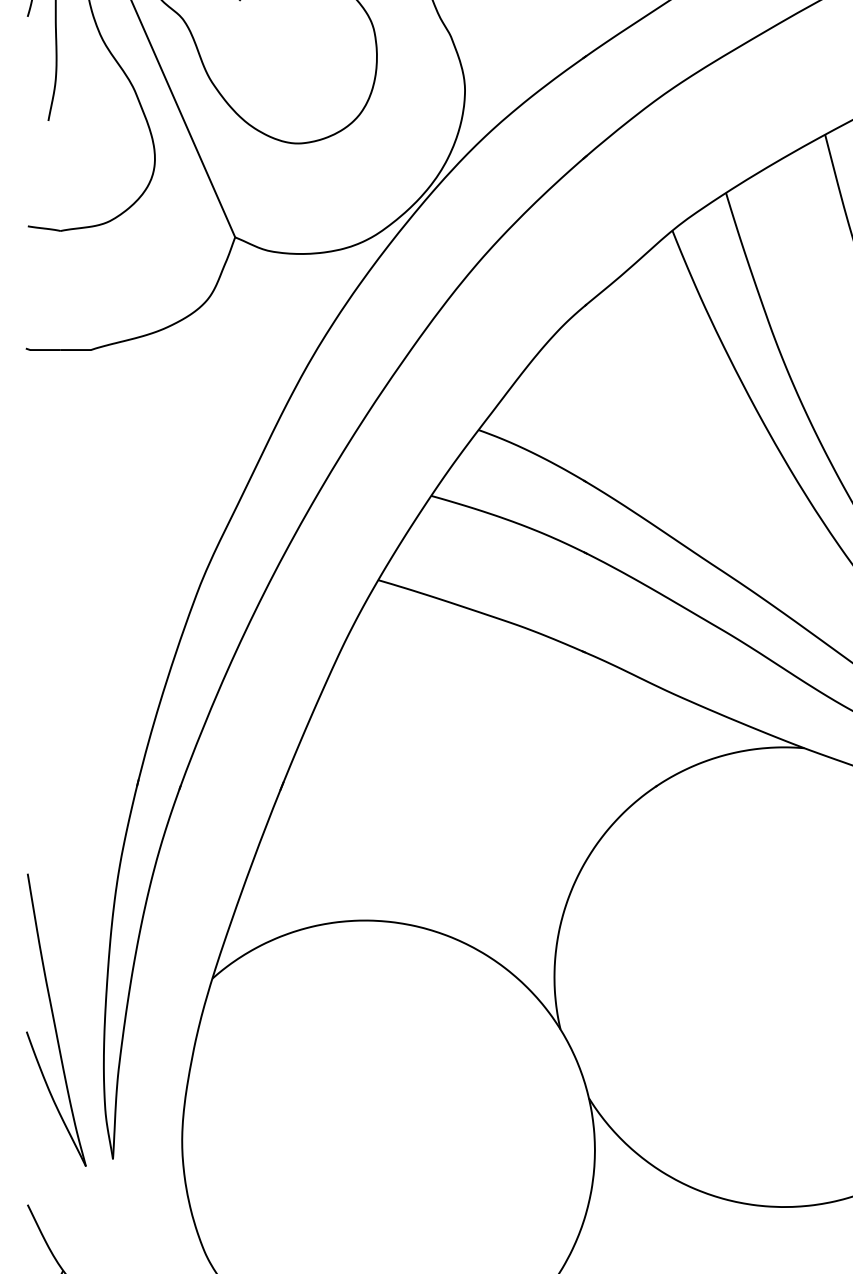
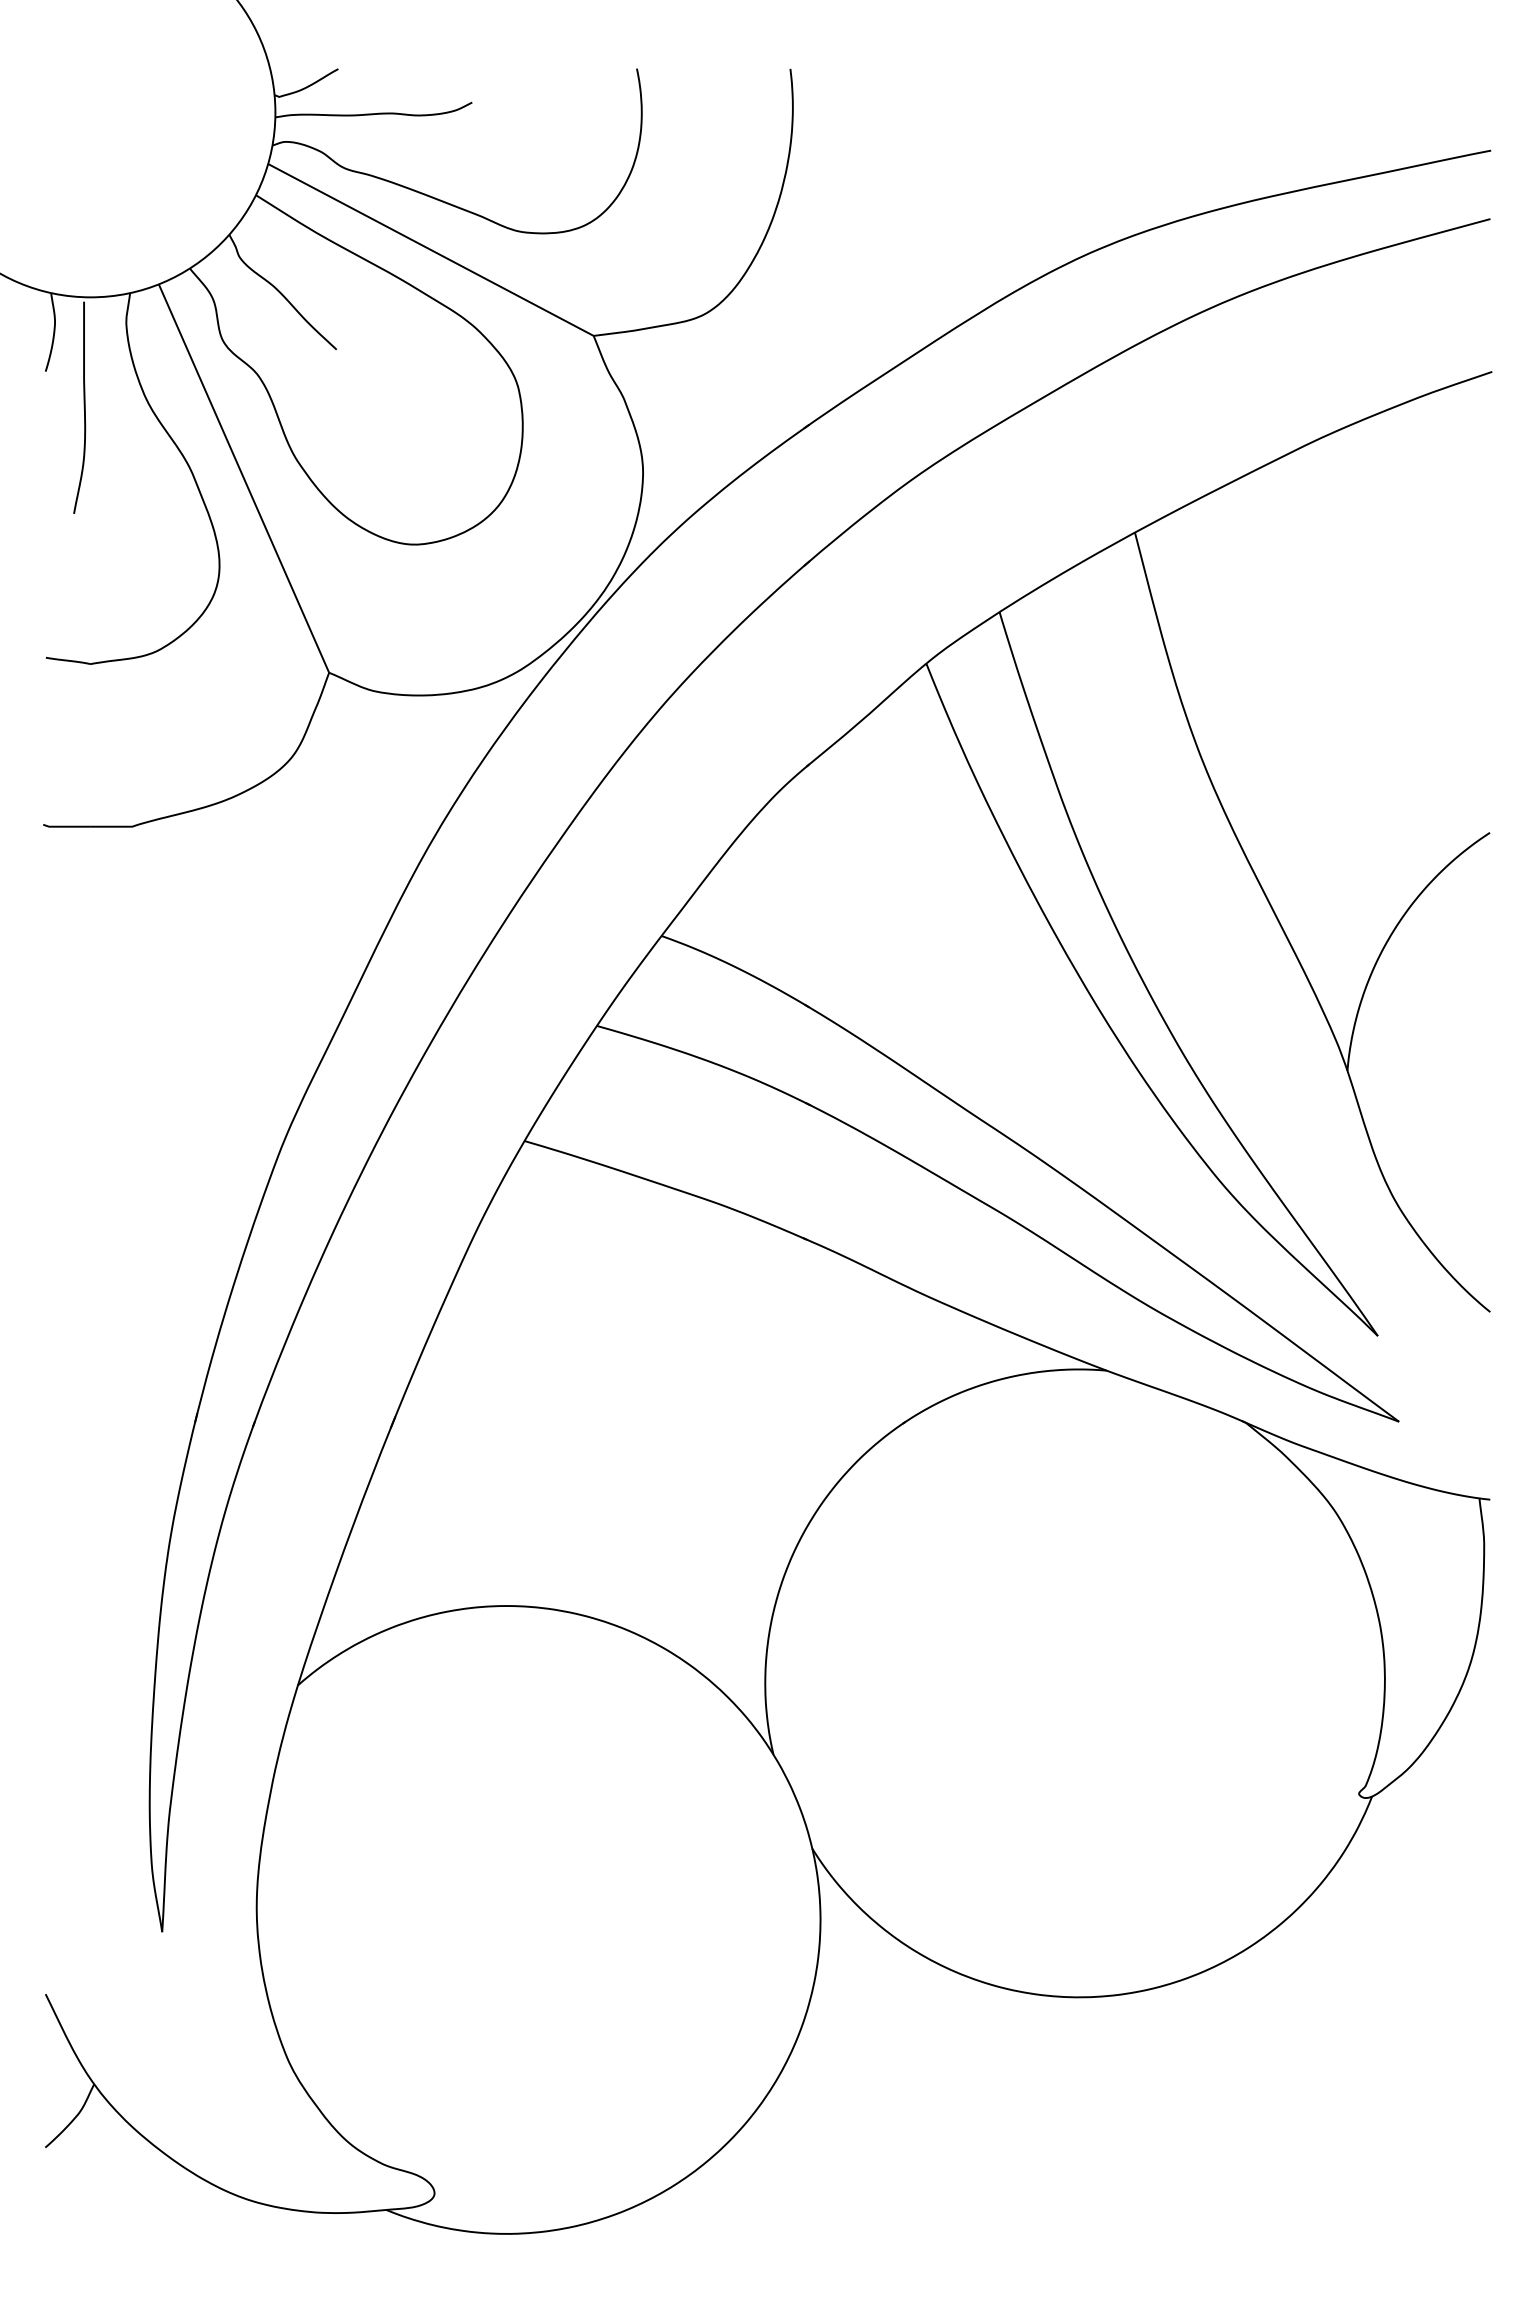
part: (56, 1020) -> (84, 1742), removed

